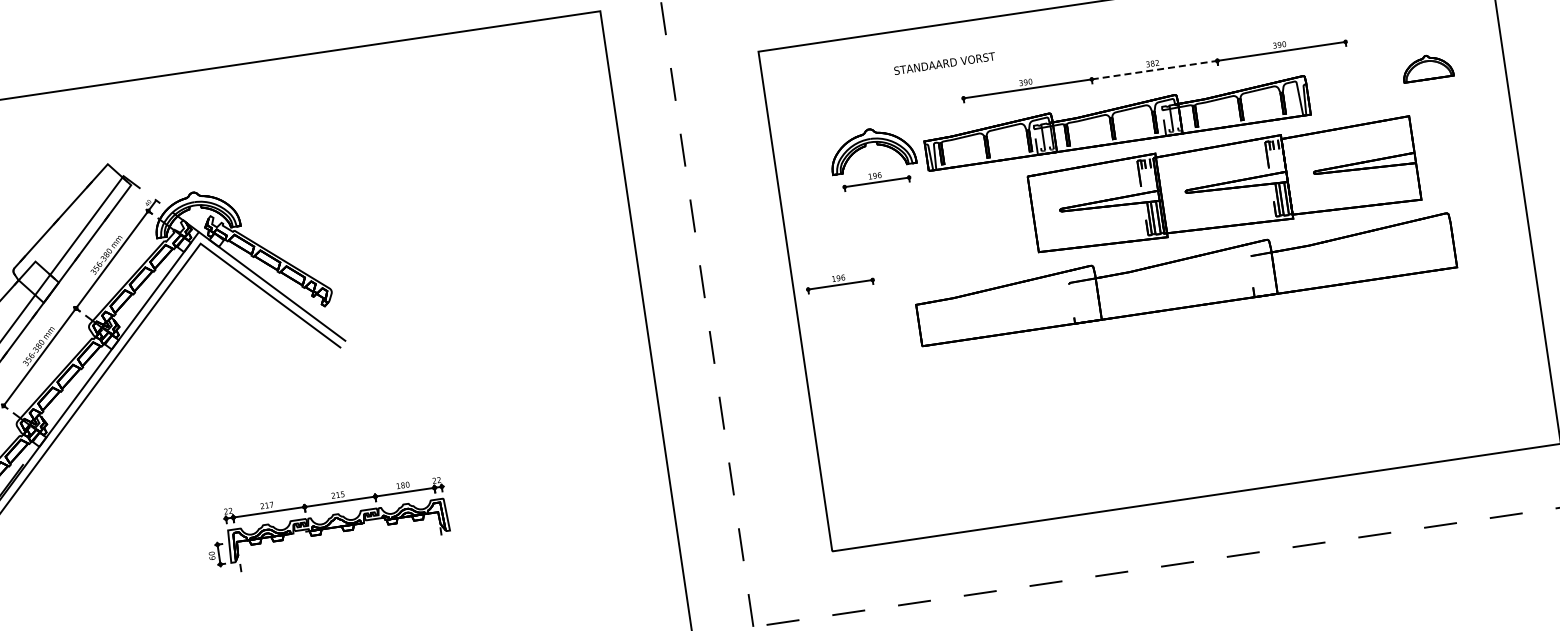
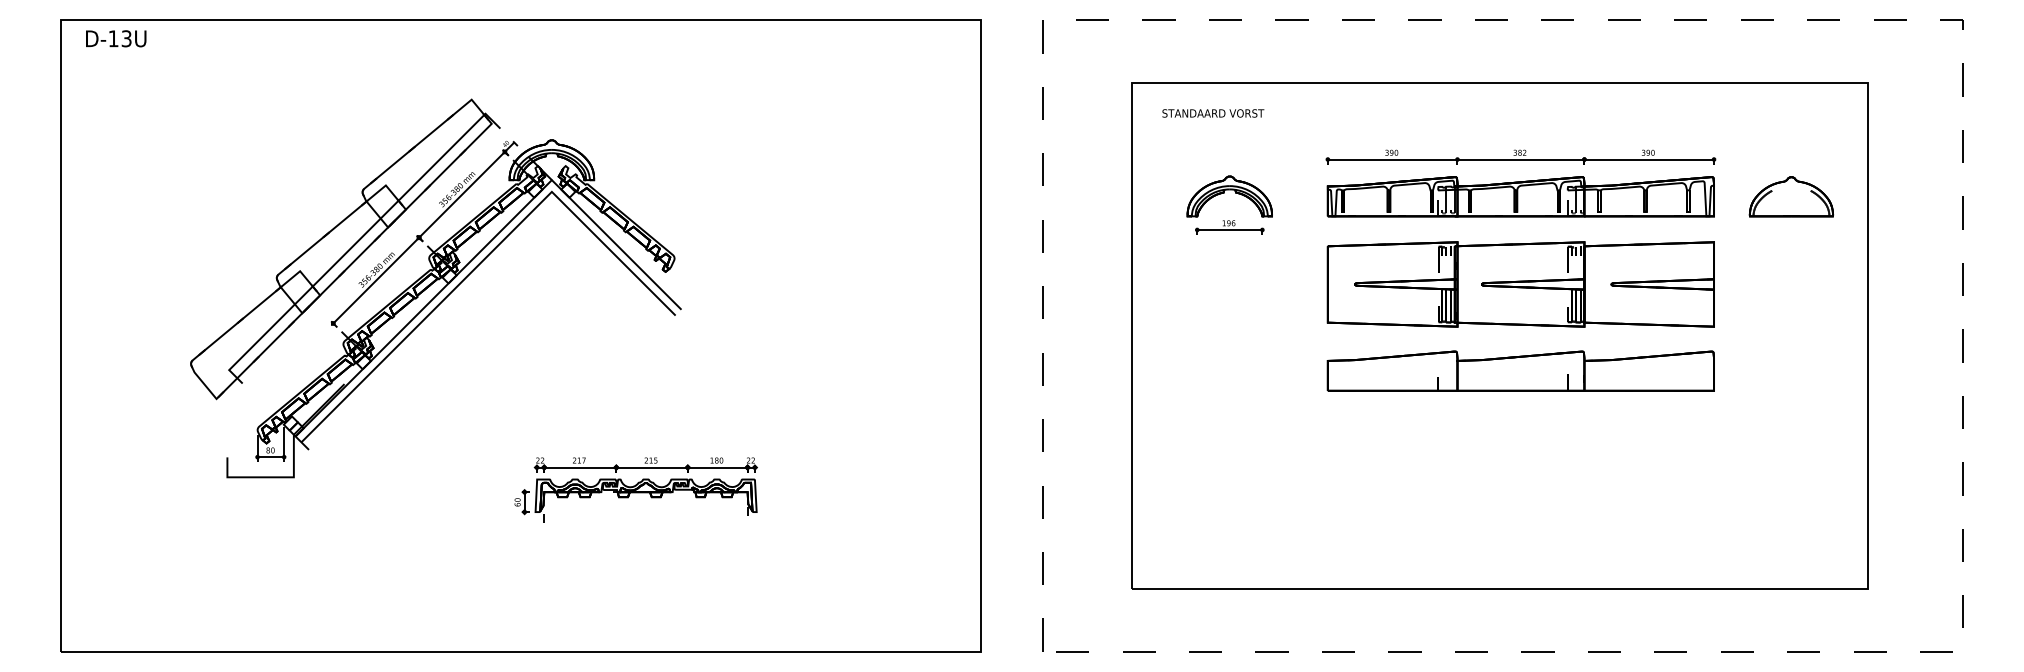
text: (944, 63) -> (1213, 113), moved
part: (1426, 67) -> (1790, 196), size x1.67
line: (1155, 70) -> (1521, 159), dashed -> solid
part: (1116, 123) -> (1520, 196), moved
part: (1223, 186) -> (1520, 284), moved
part: (1184, 278) -> (1520, 370), size x0.71
part: (839, 282) -> (1178, 323), removed

